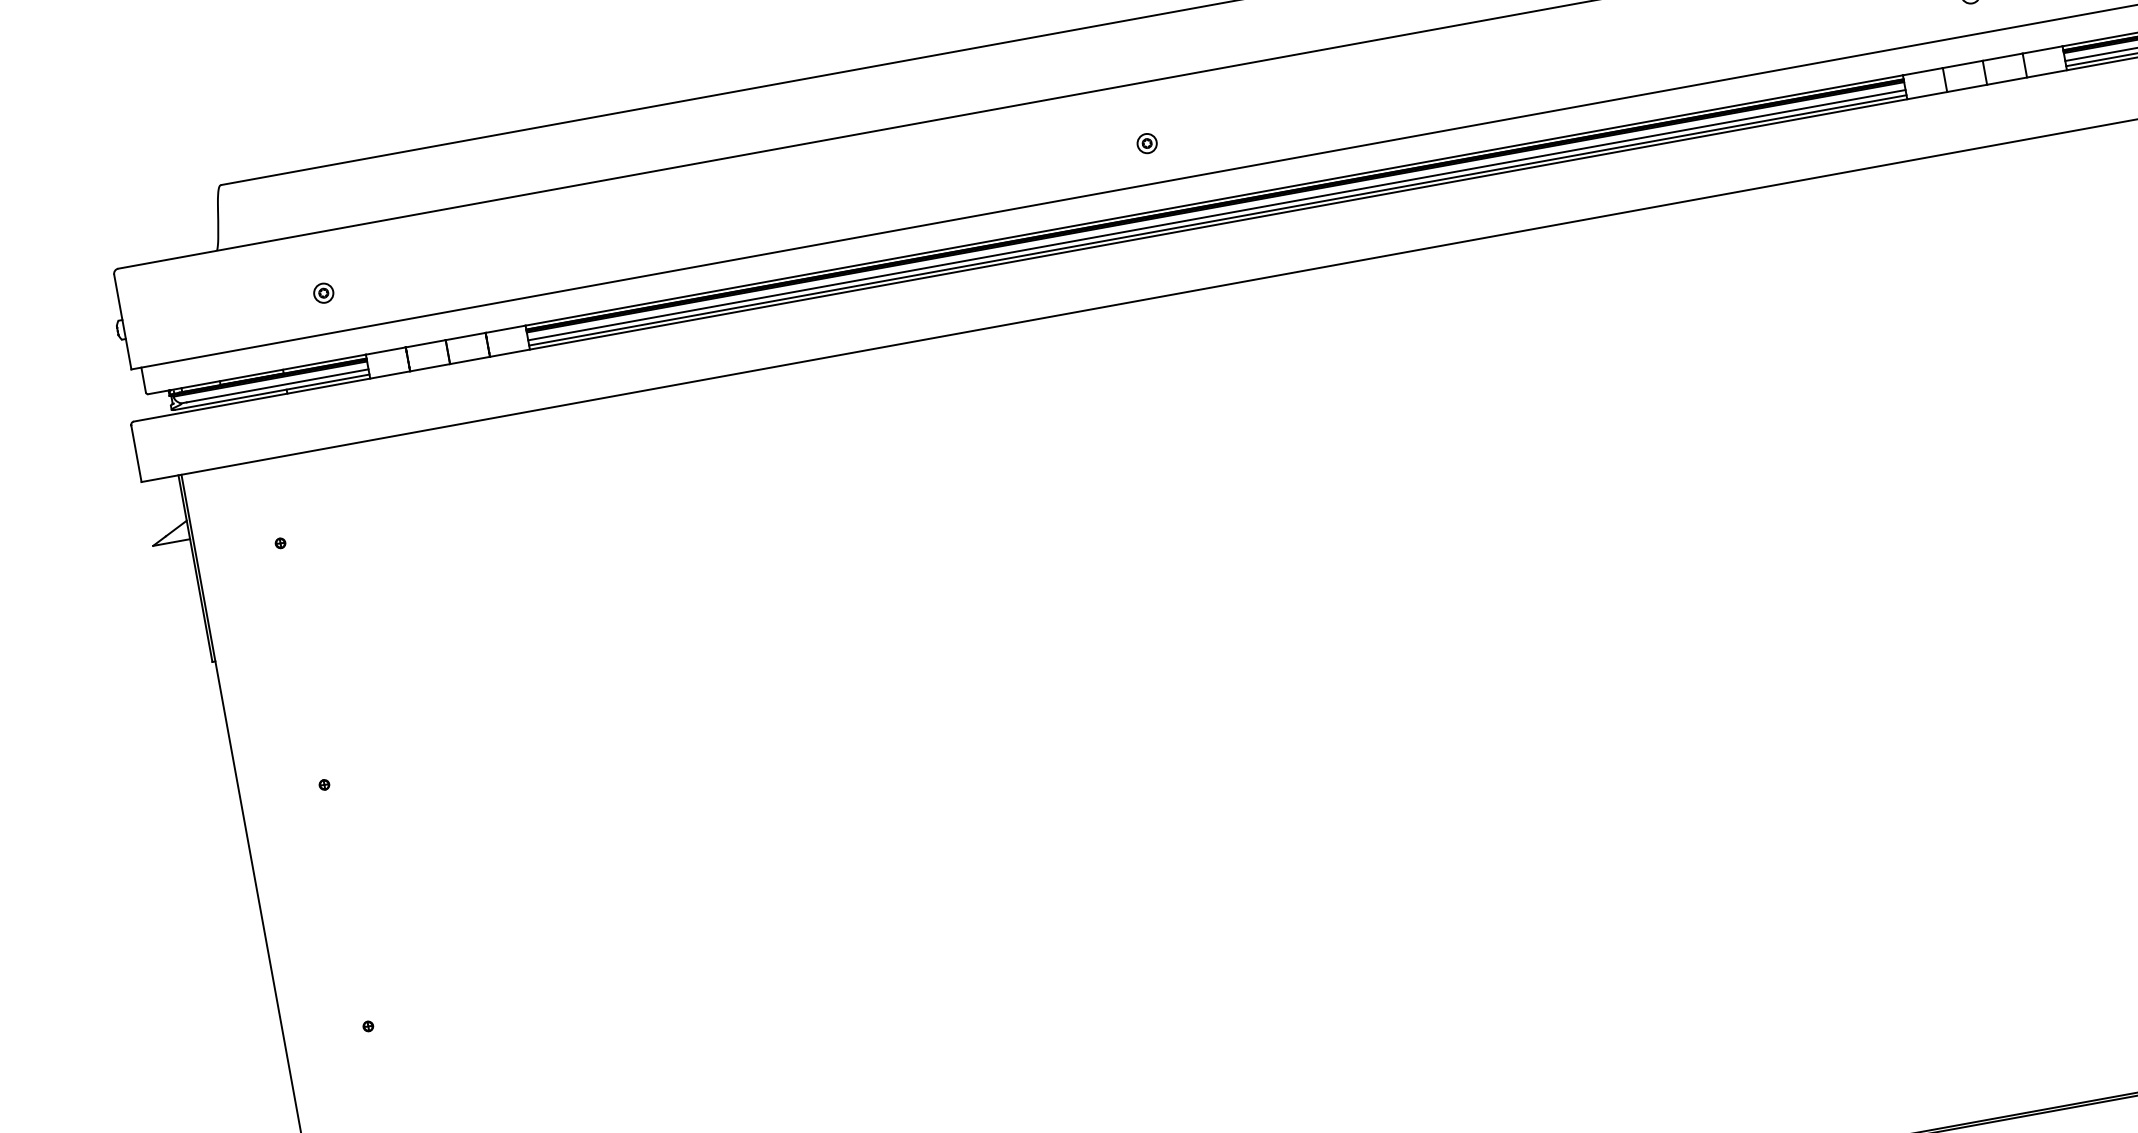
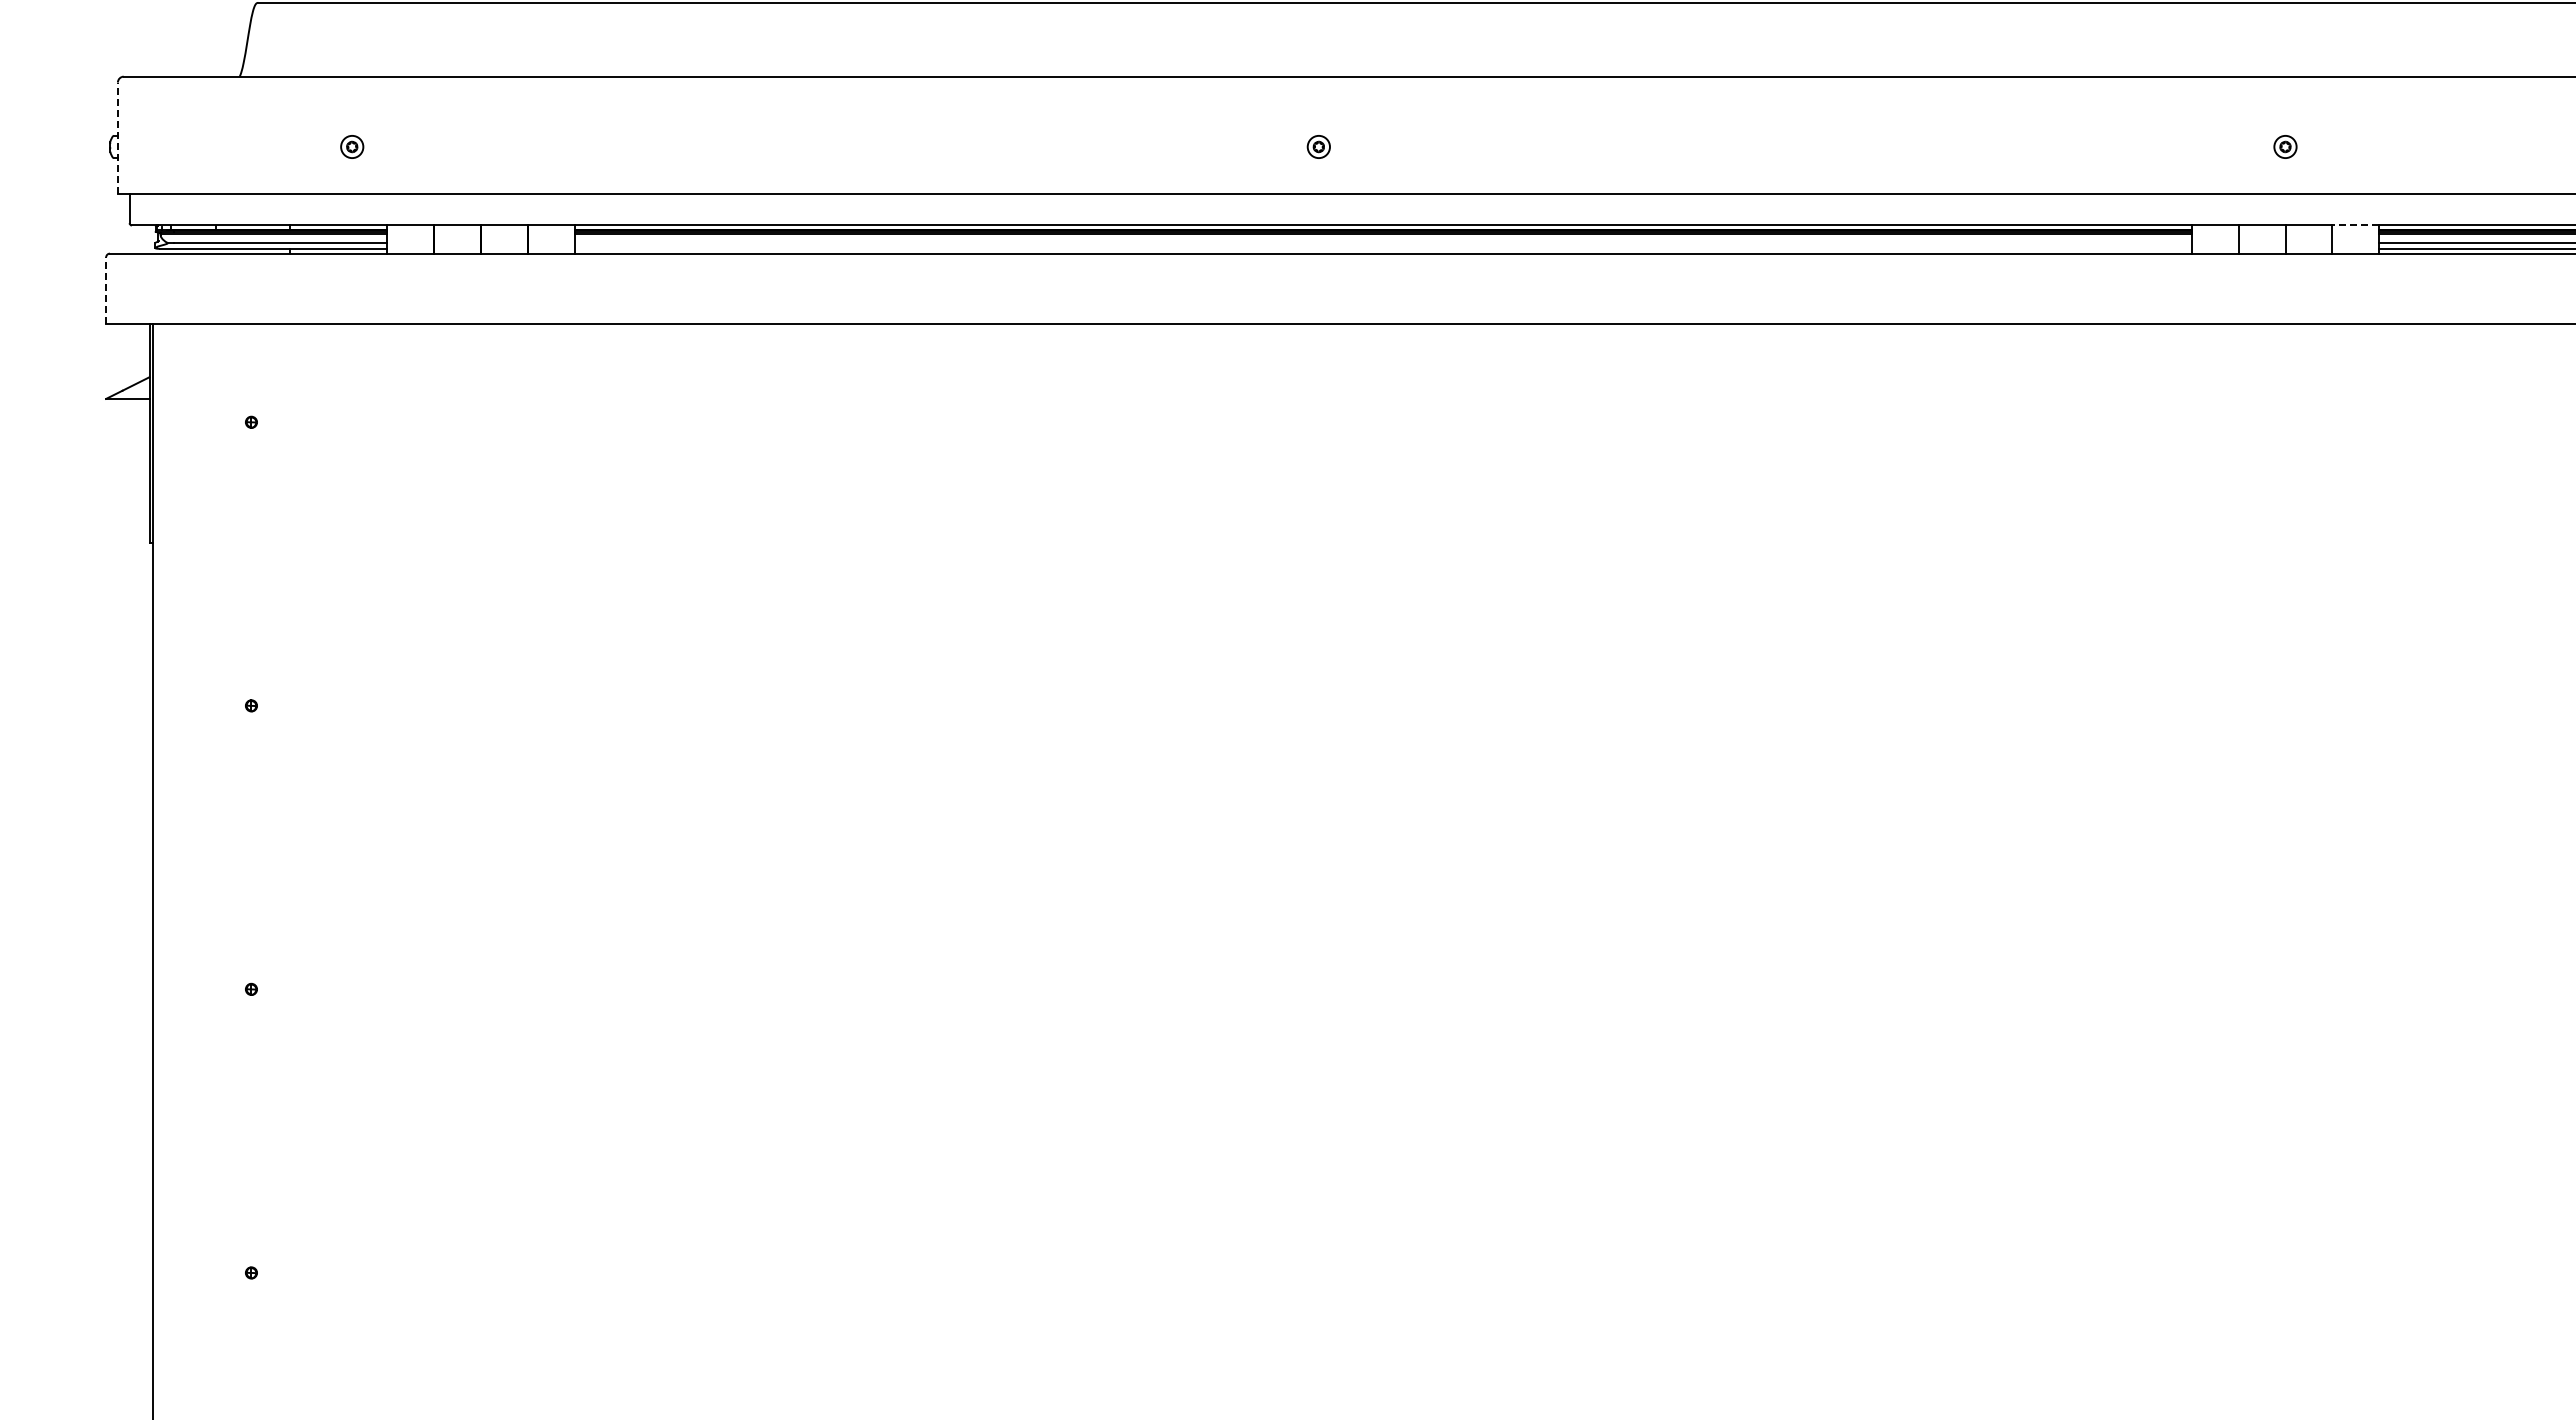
line: (2042, 49) -> (2355, 225), solid -> dashed
line: (1216, 215) -> (1382, 242), removed
line: (1217, 220) -> (1382, 248), removed
line: (122, 322) -> (117, 138), solid -> dashed
line: (136, 453) -> (106, 290), solid -> dashed

